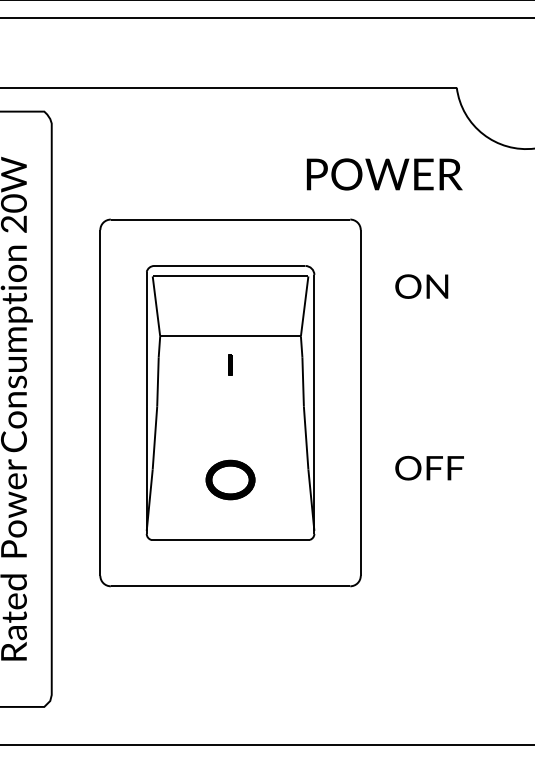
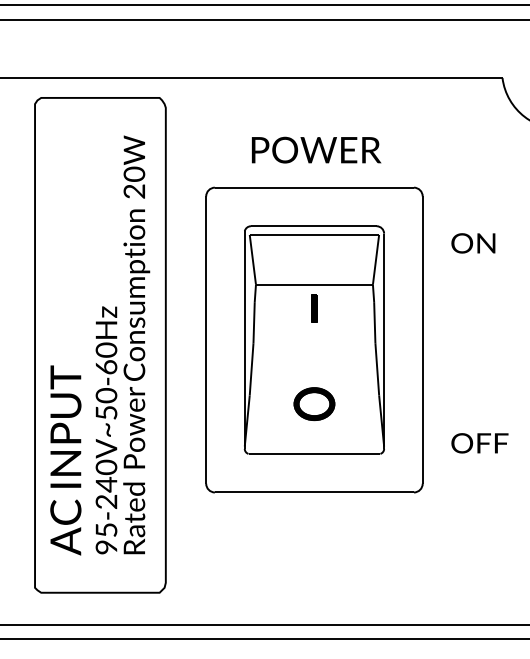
text: (384, 173) -> (316, 149), moved
part: (230, 364) -> (314, 308), size x1.67
text: (429, 468) -> (479, 443), moved

